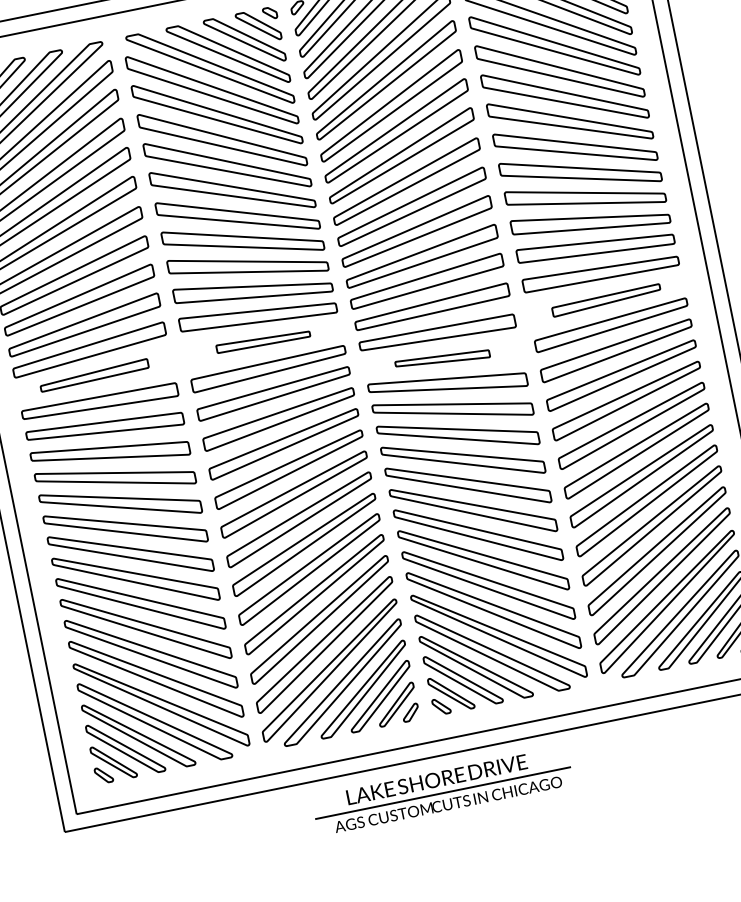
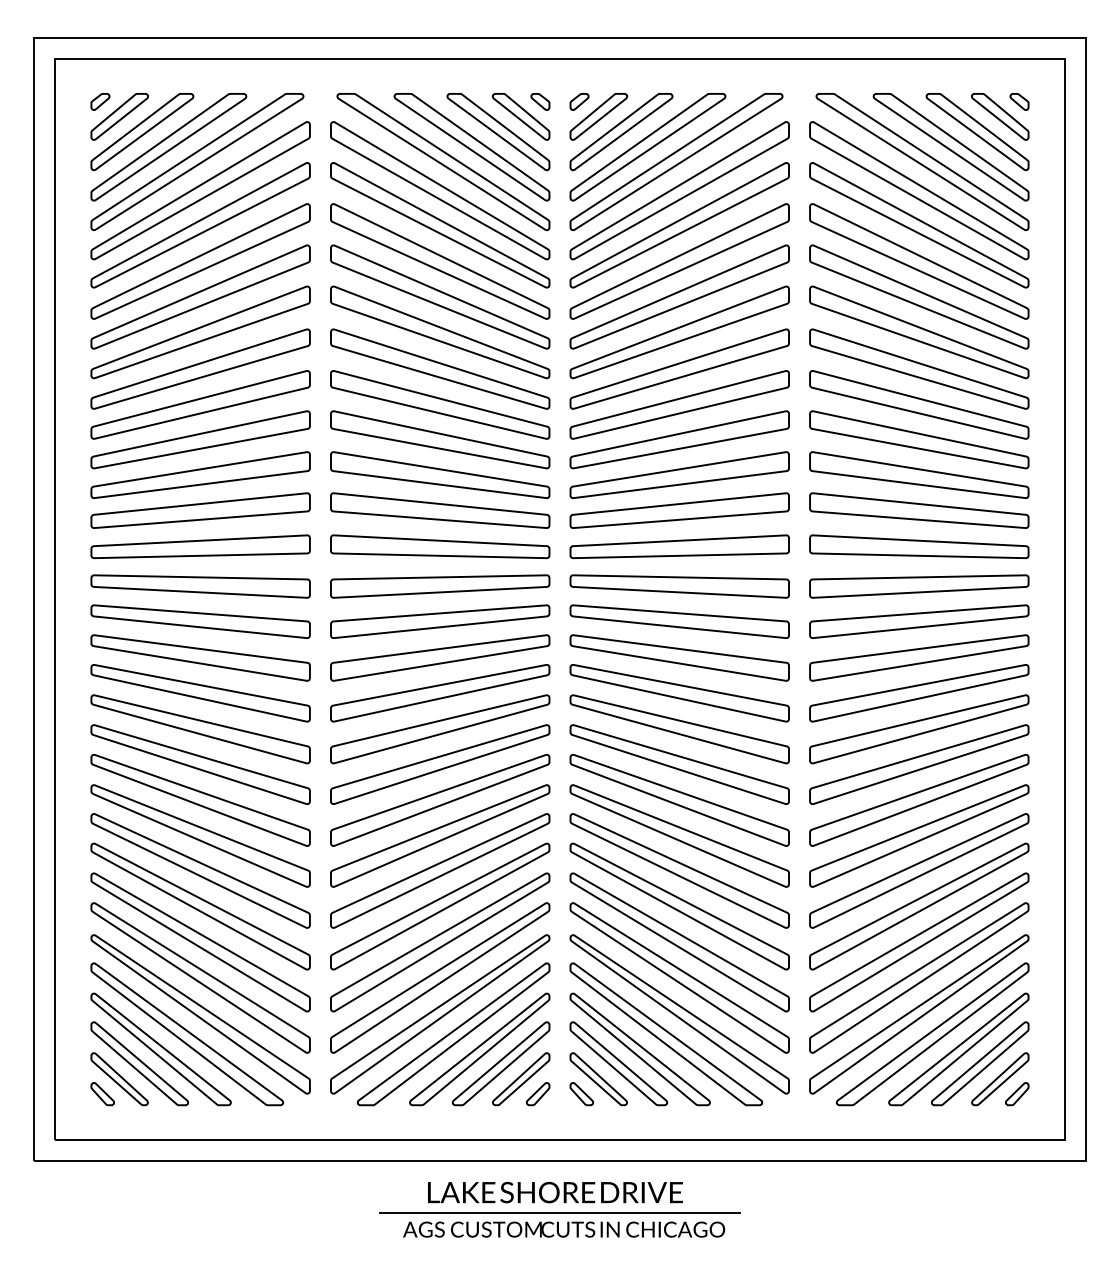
part: (606, 300) -> (919, 586), size x1.43
part: (263, 340) -> (440, 546), size x1.67
part: (442, 359) -> (679, 621), size x1.67
part: (94, 375) -> (200, 546), size x1.43

